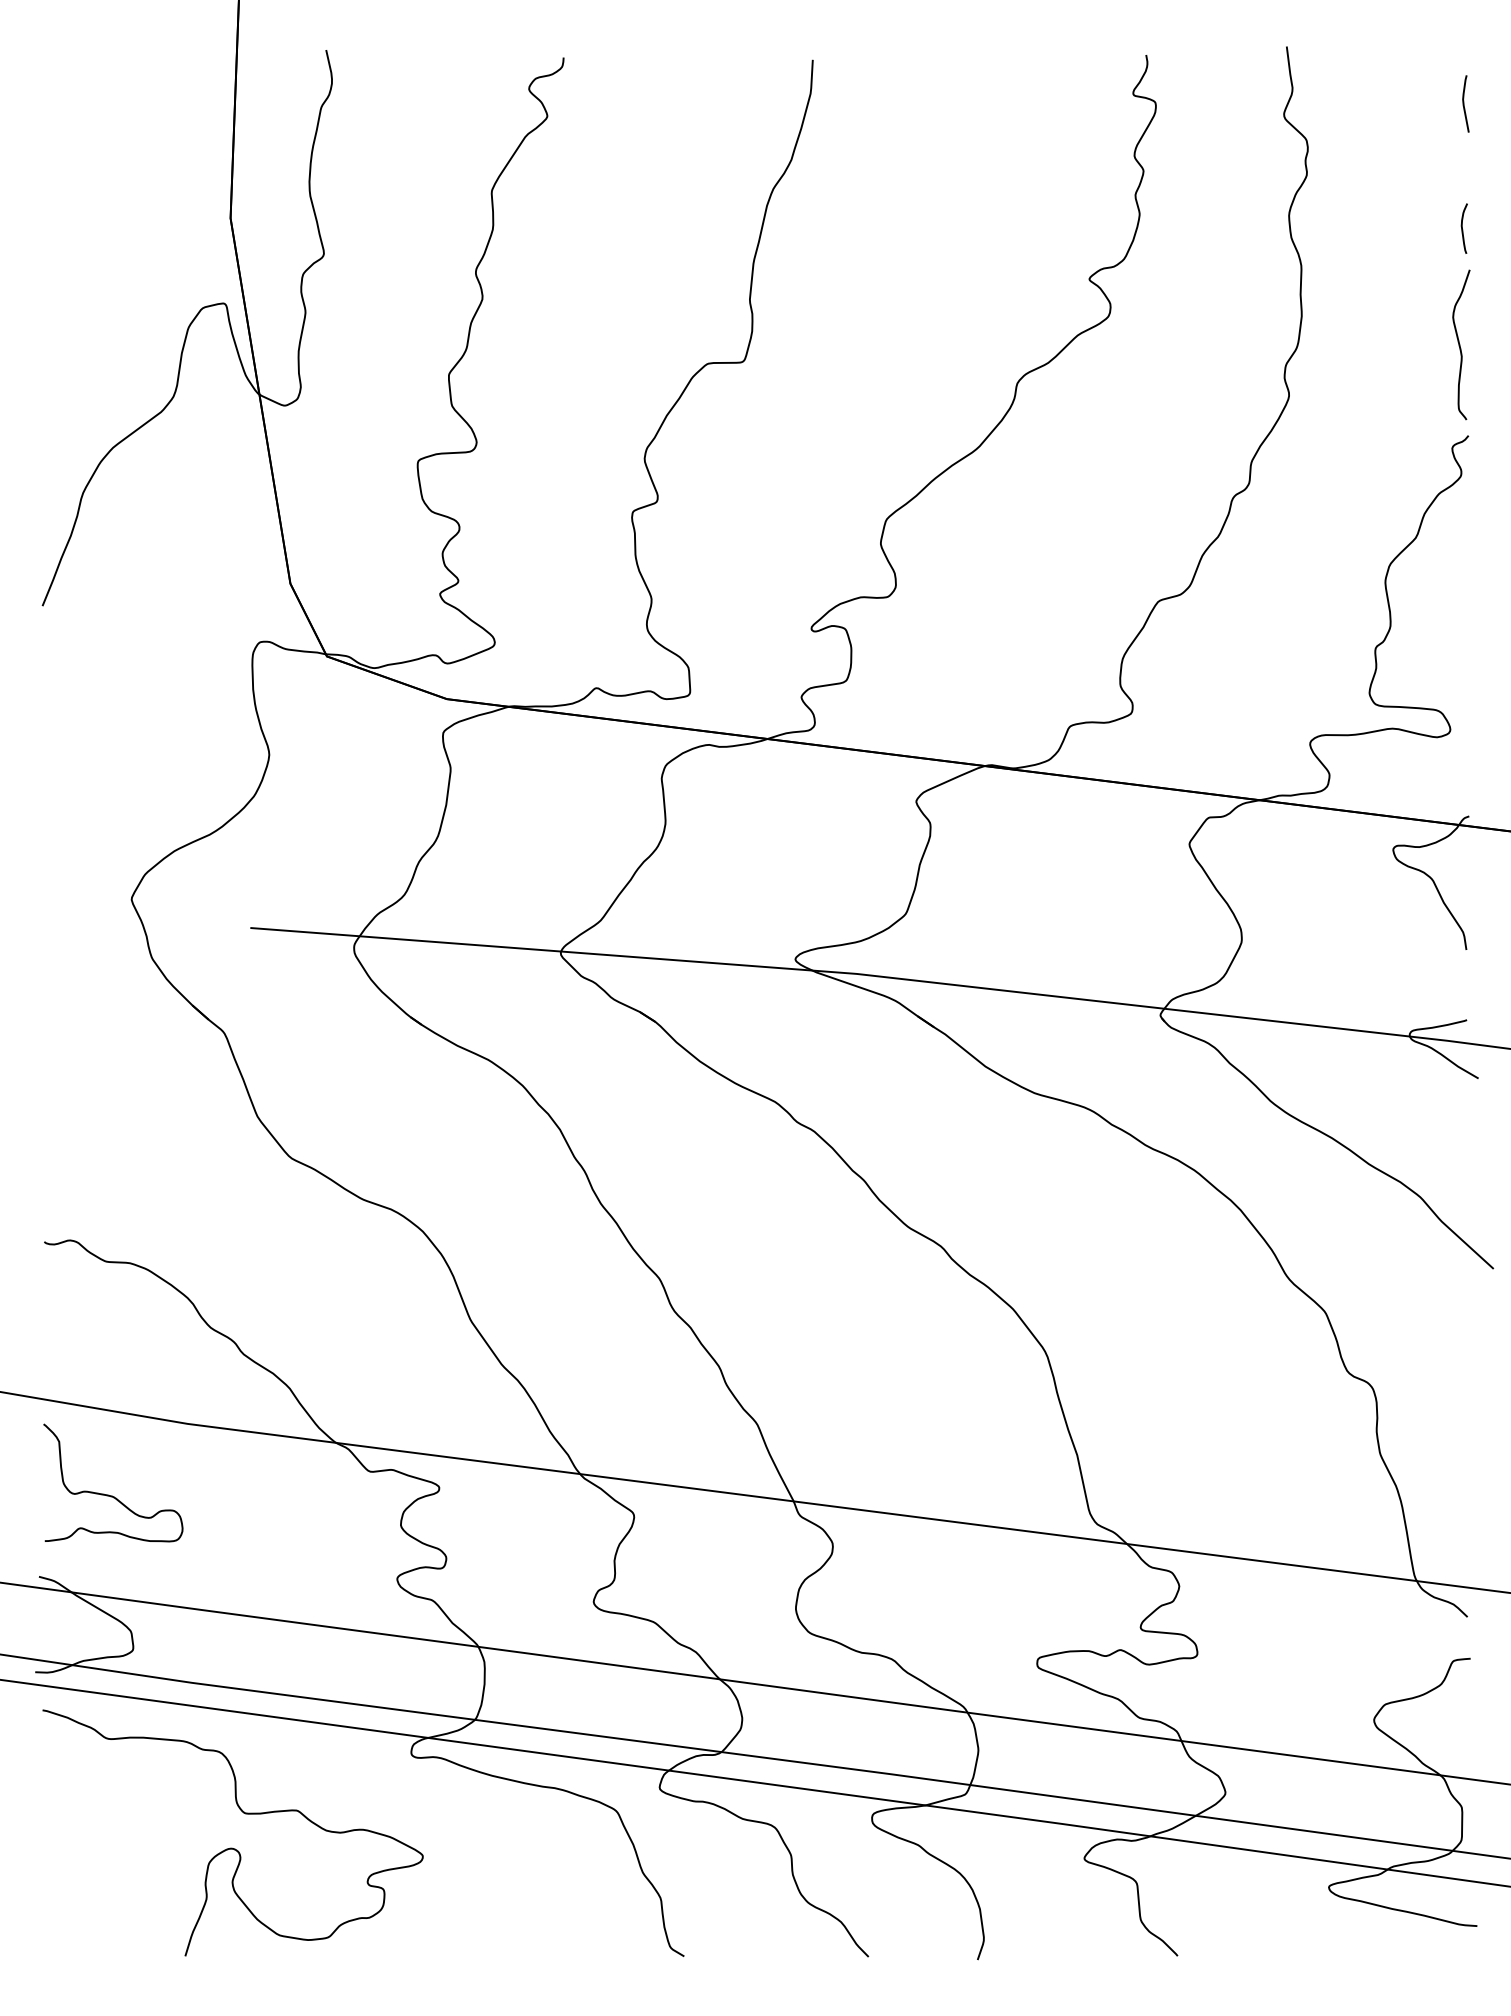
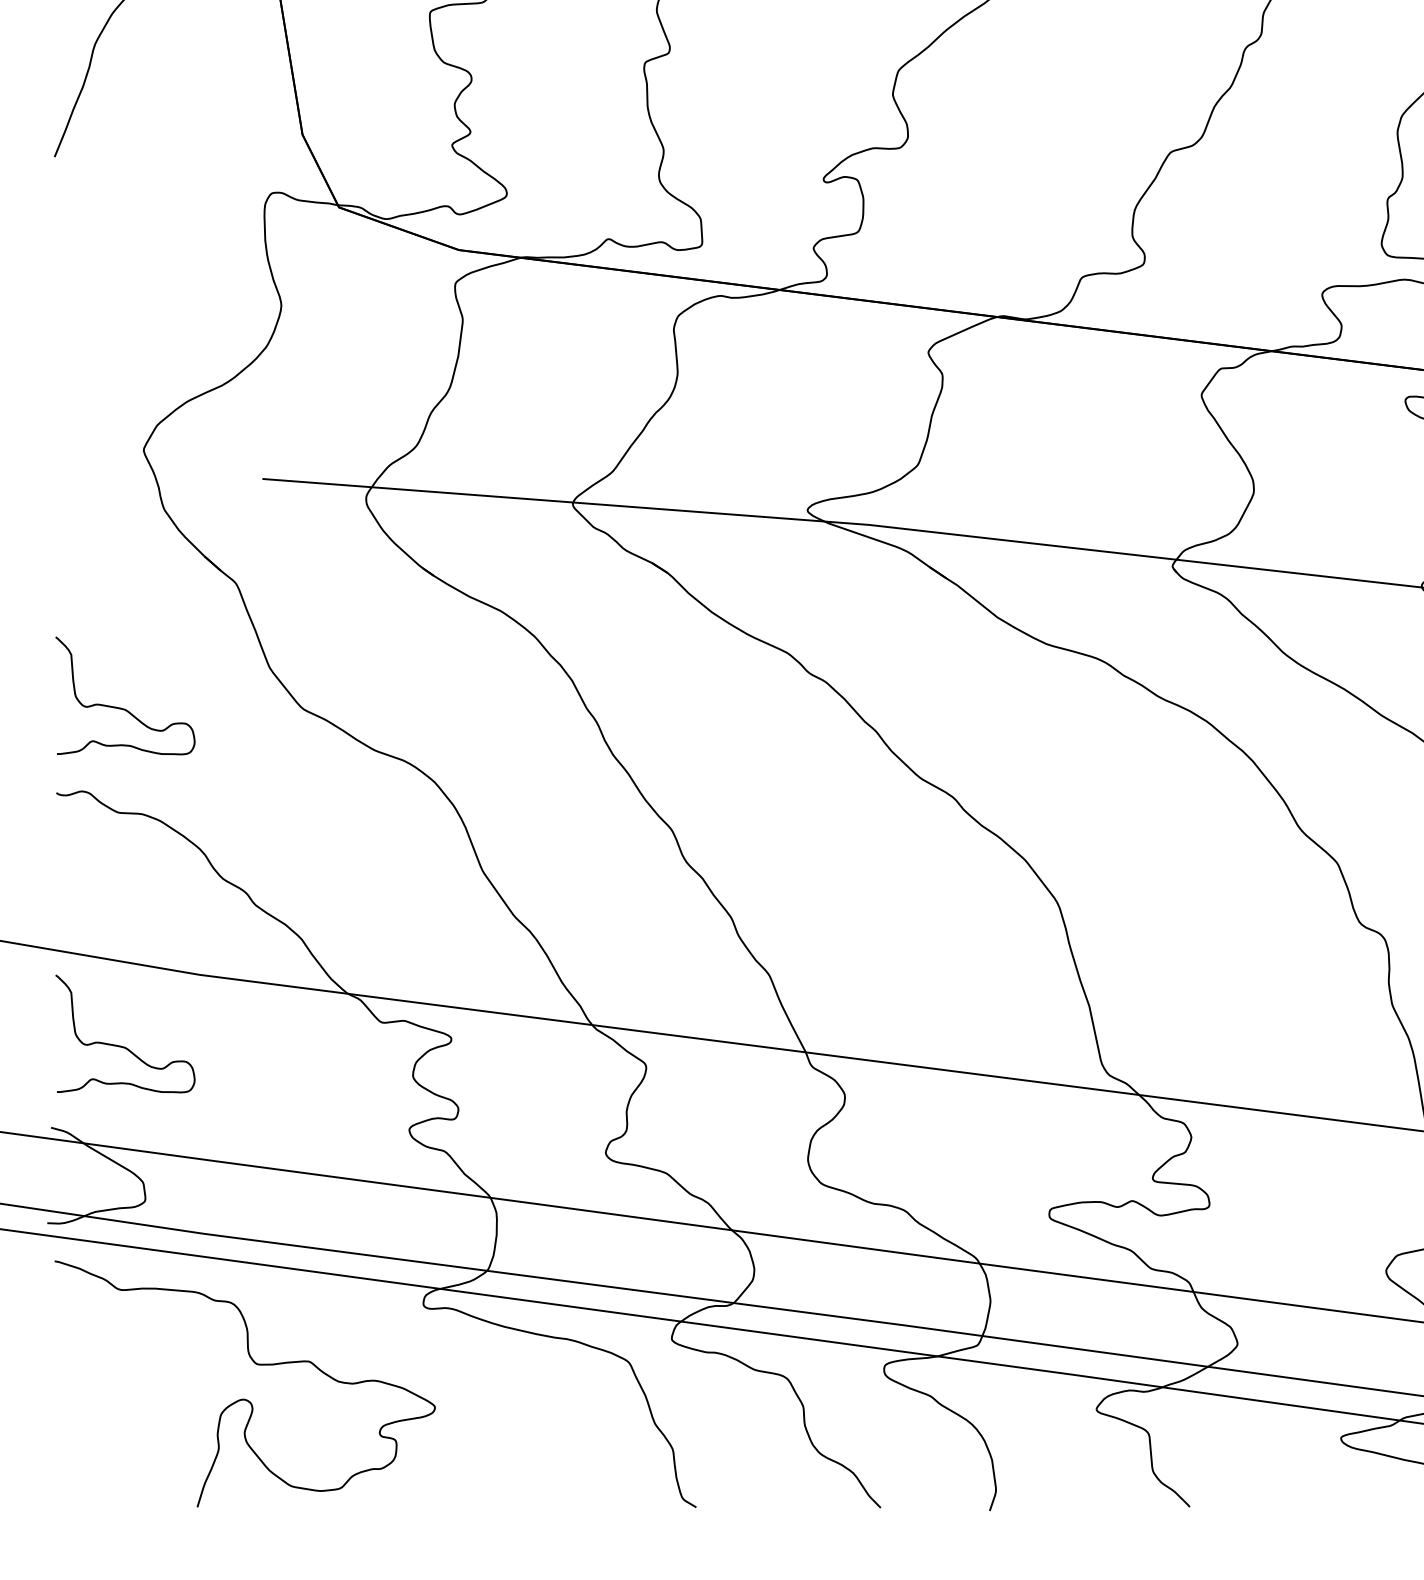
curve: (108, 1156) -> (120, 707), added

